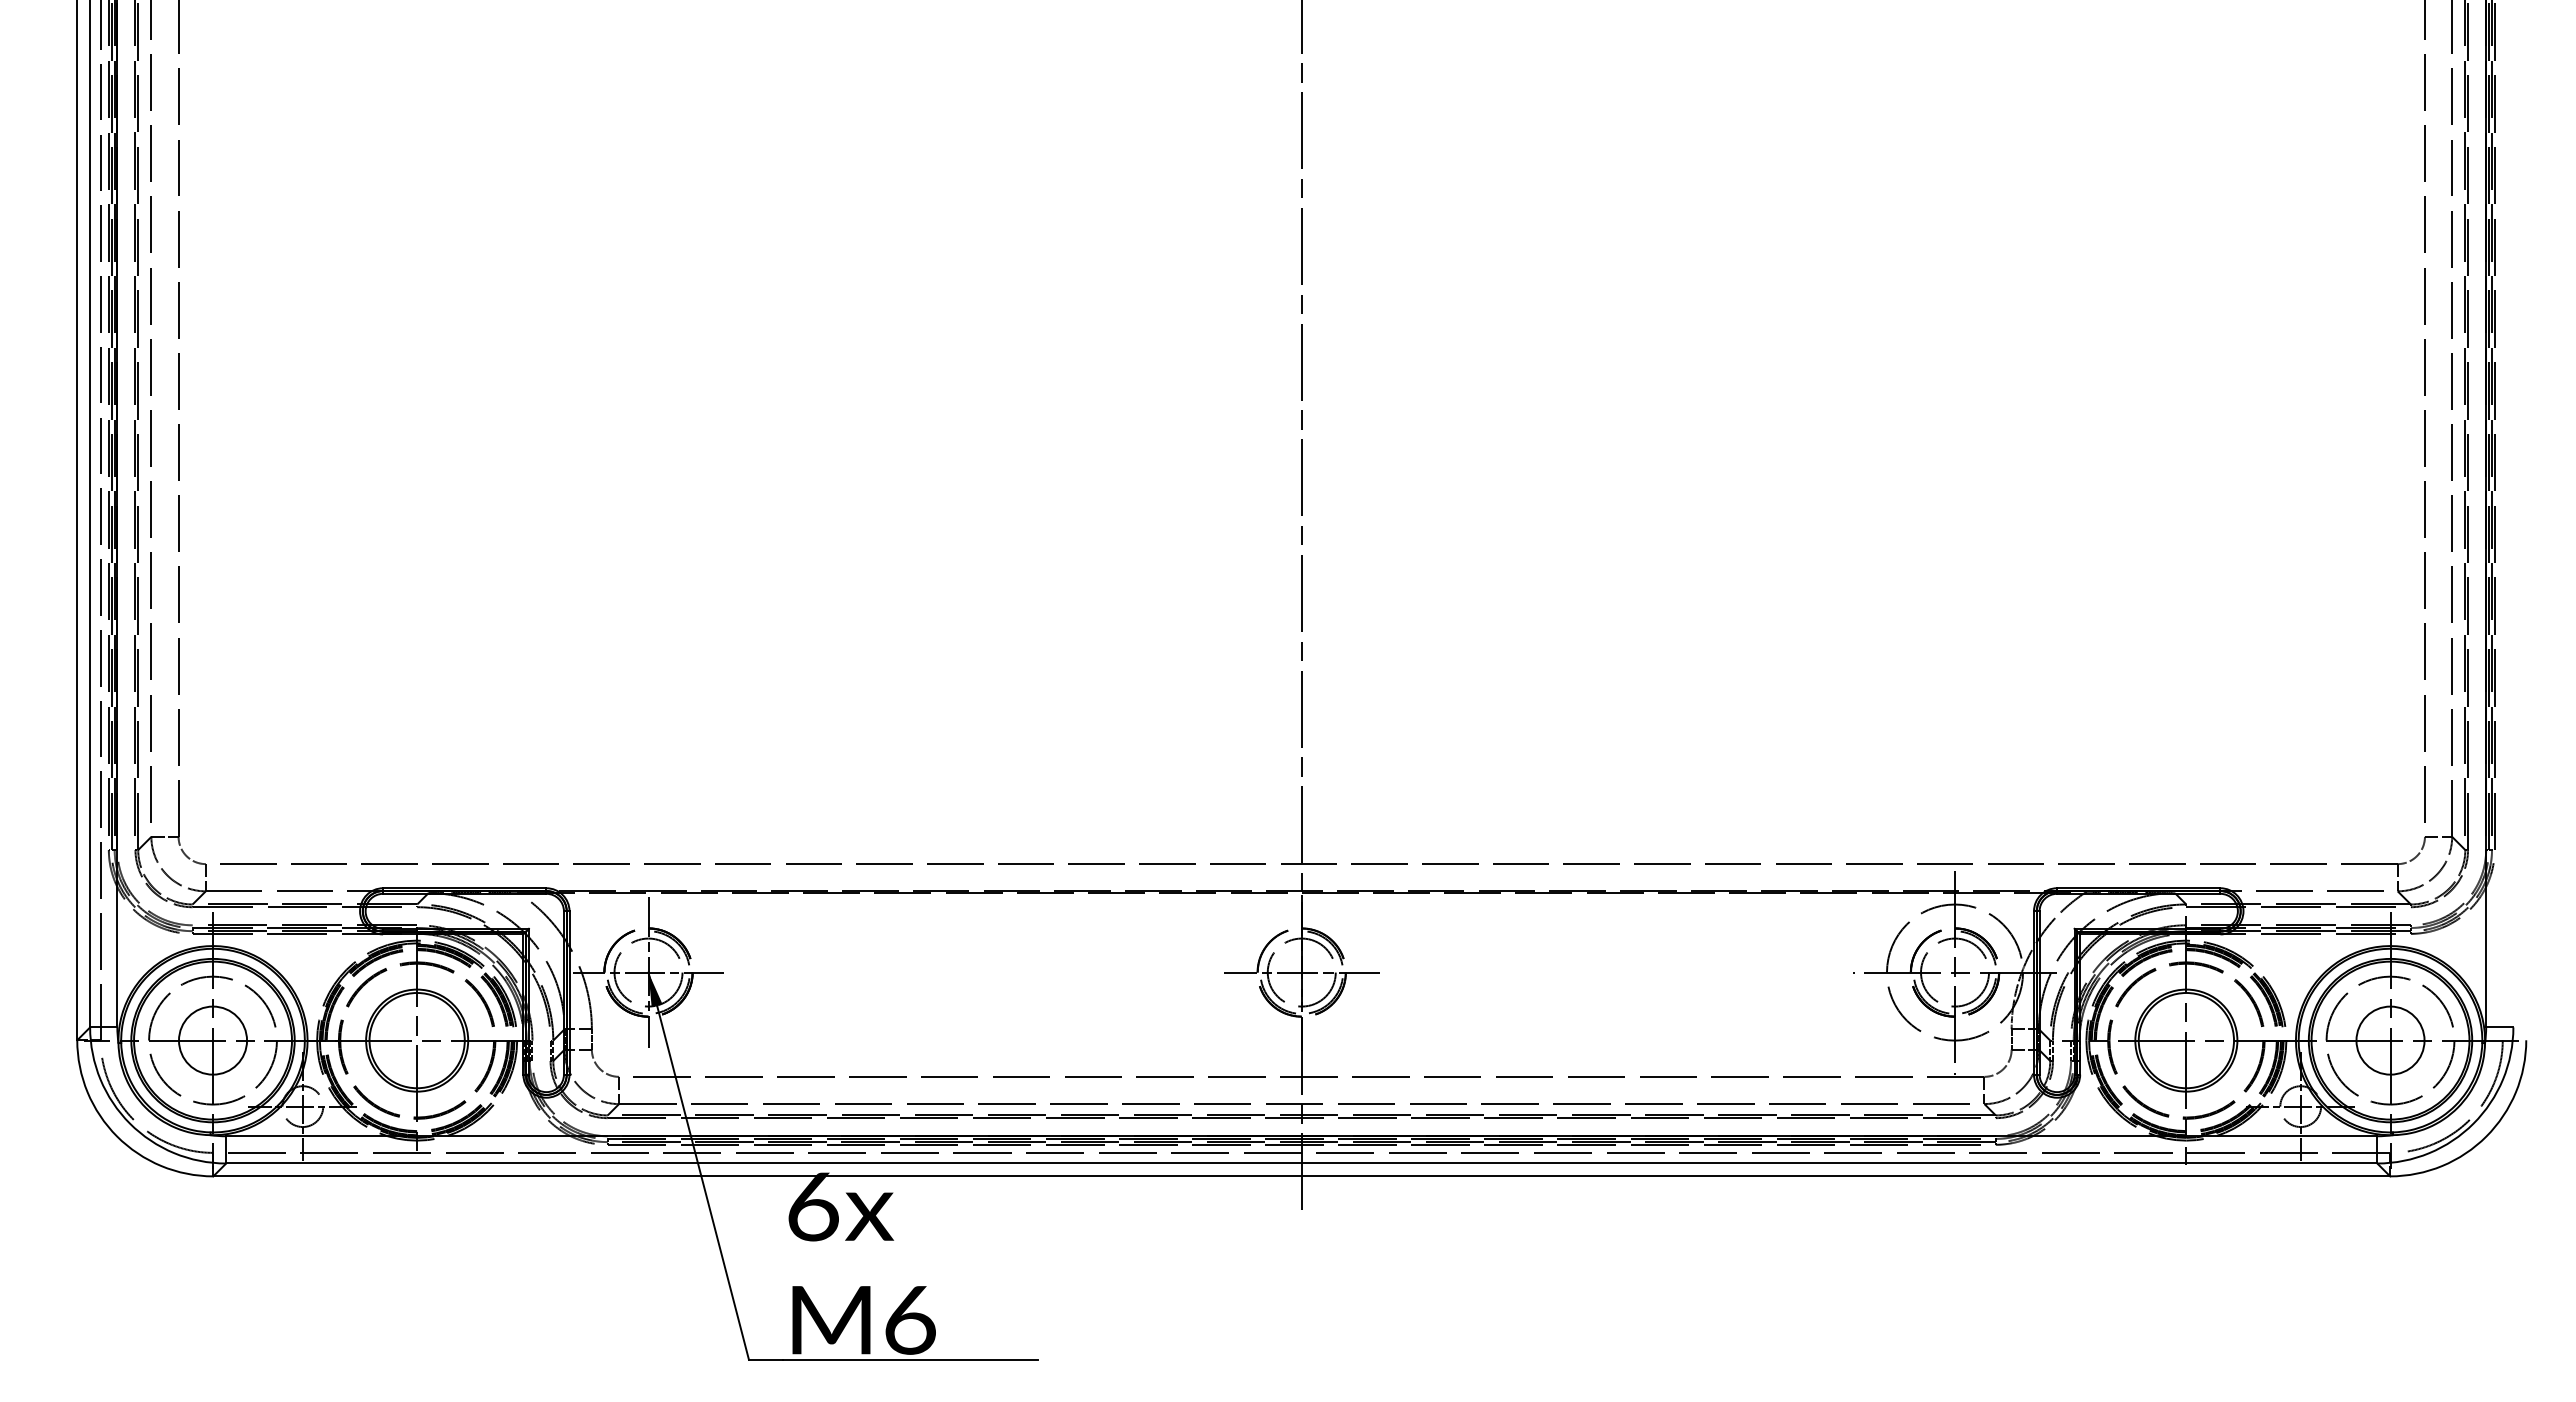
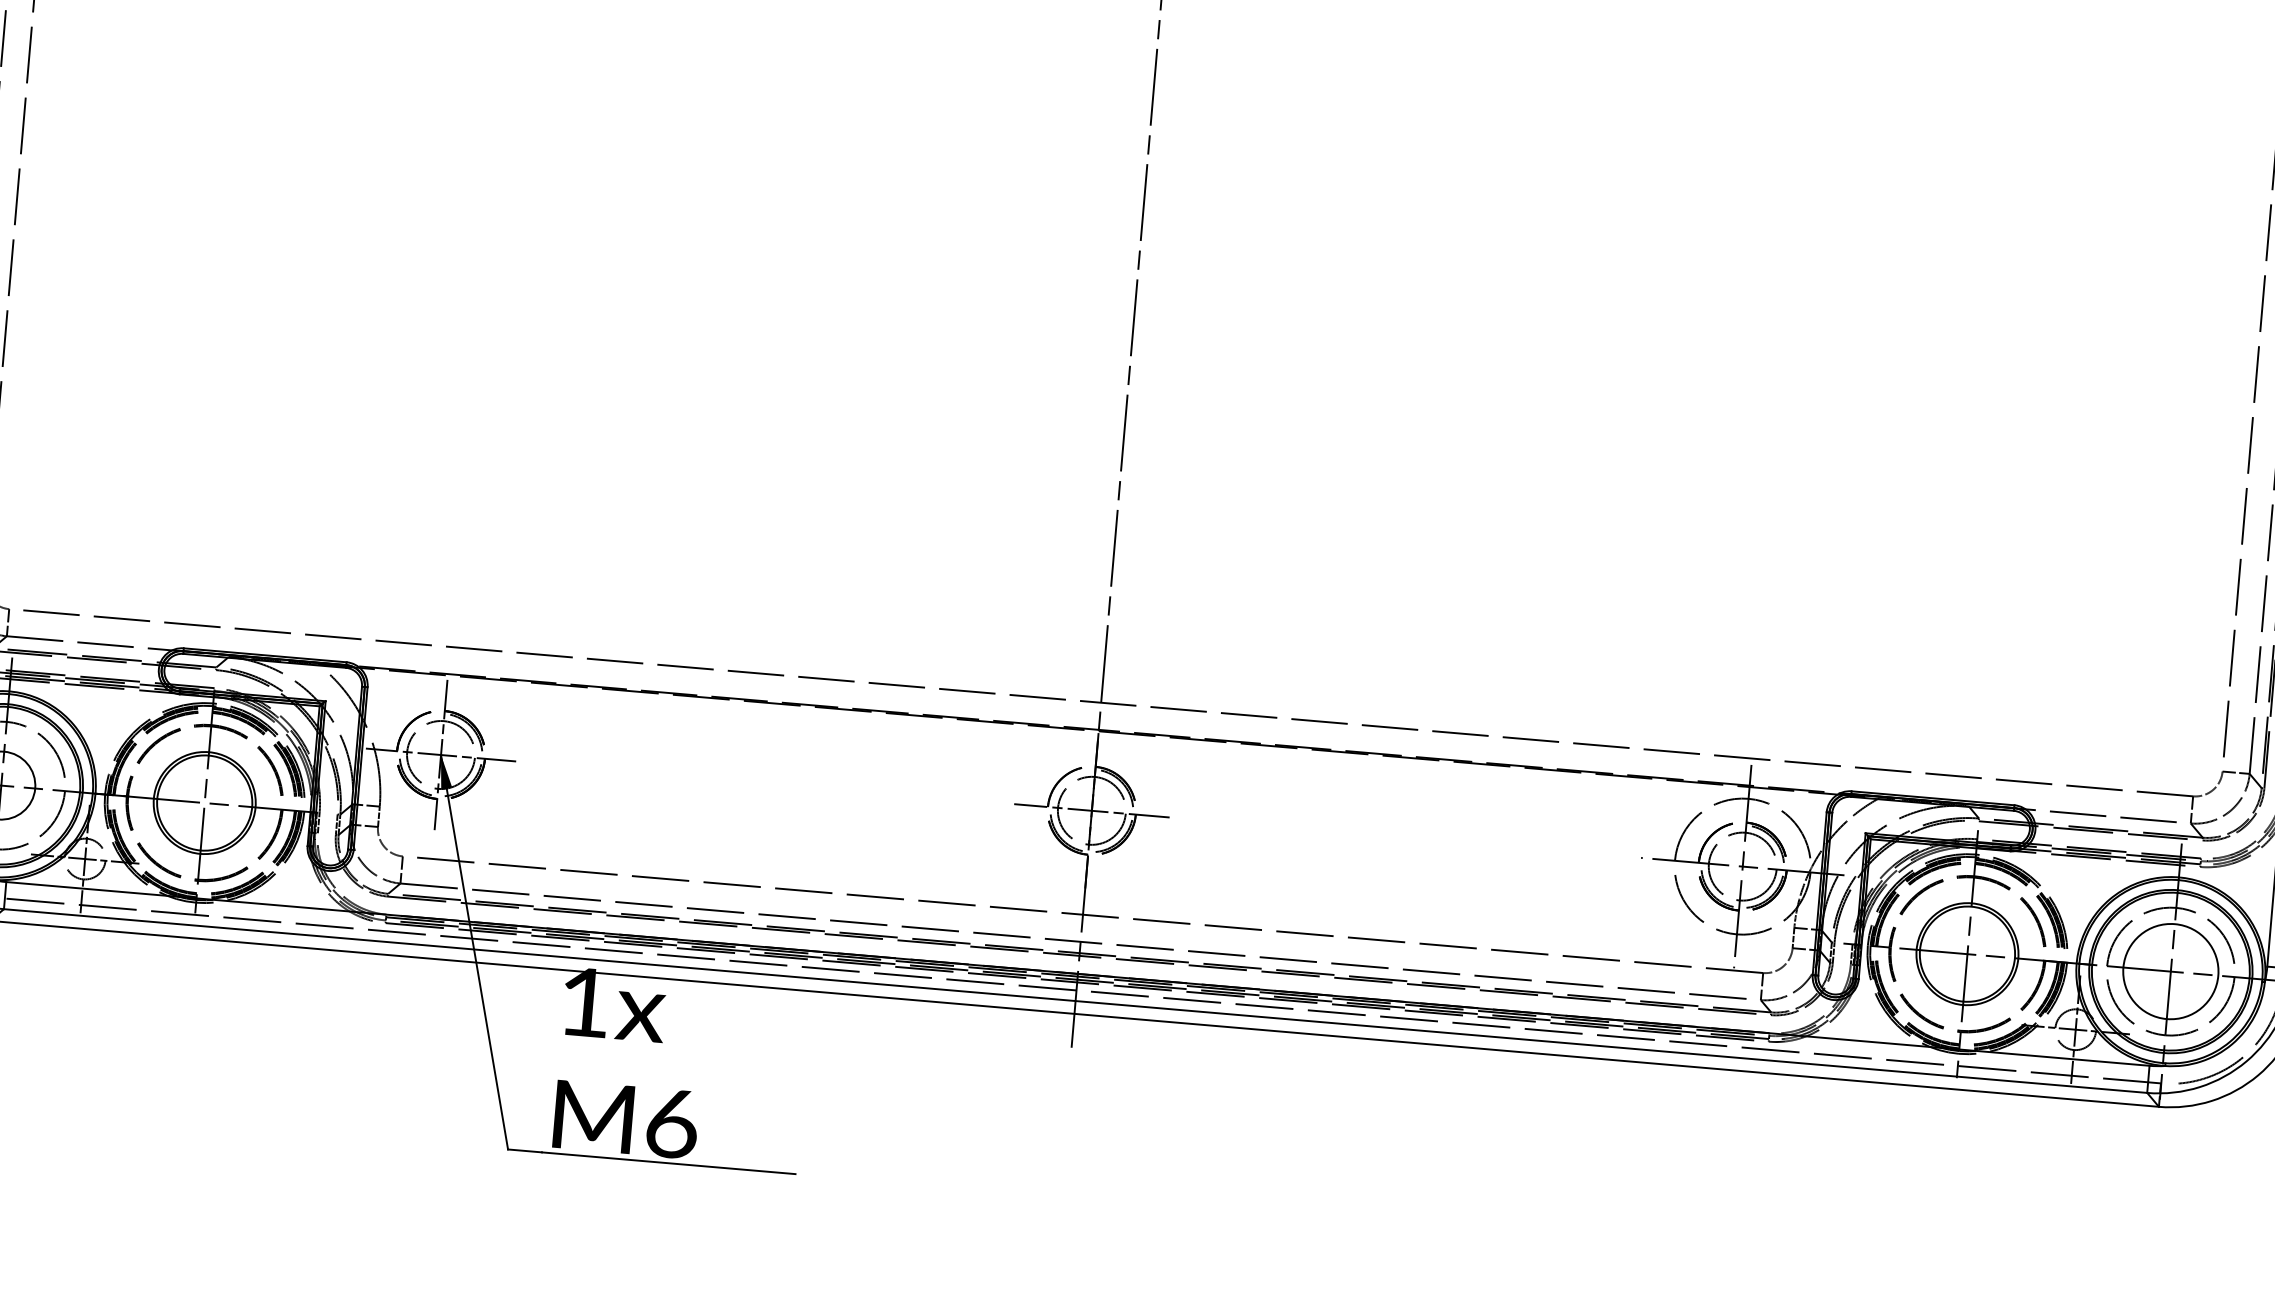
circle: (2390, 1040) -> (2170, 971), size x1.4
text: (813, 1206) -> (585, 1002), 6x -> 1x

